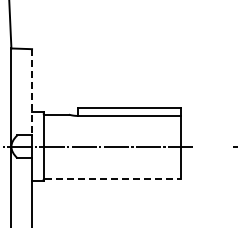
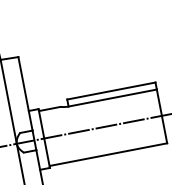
line: (32, 92) -> (25, 94), dashed -> solid
line: (113, 178) -> (109, 154), dashed -> solid

